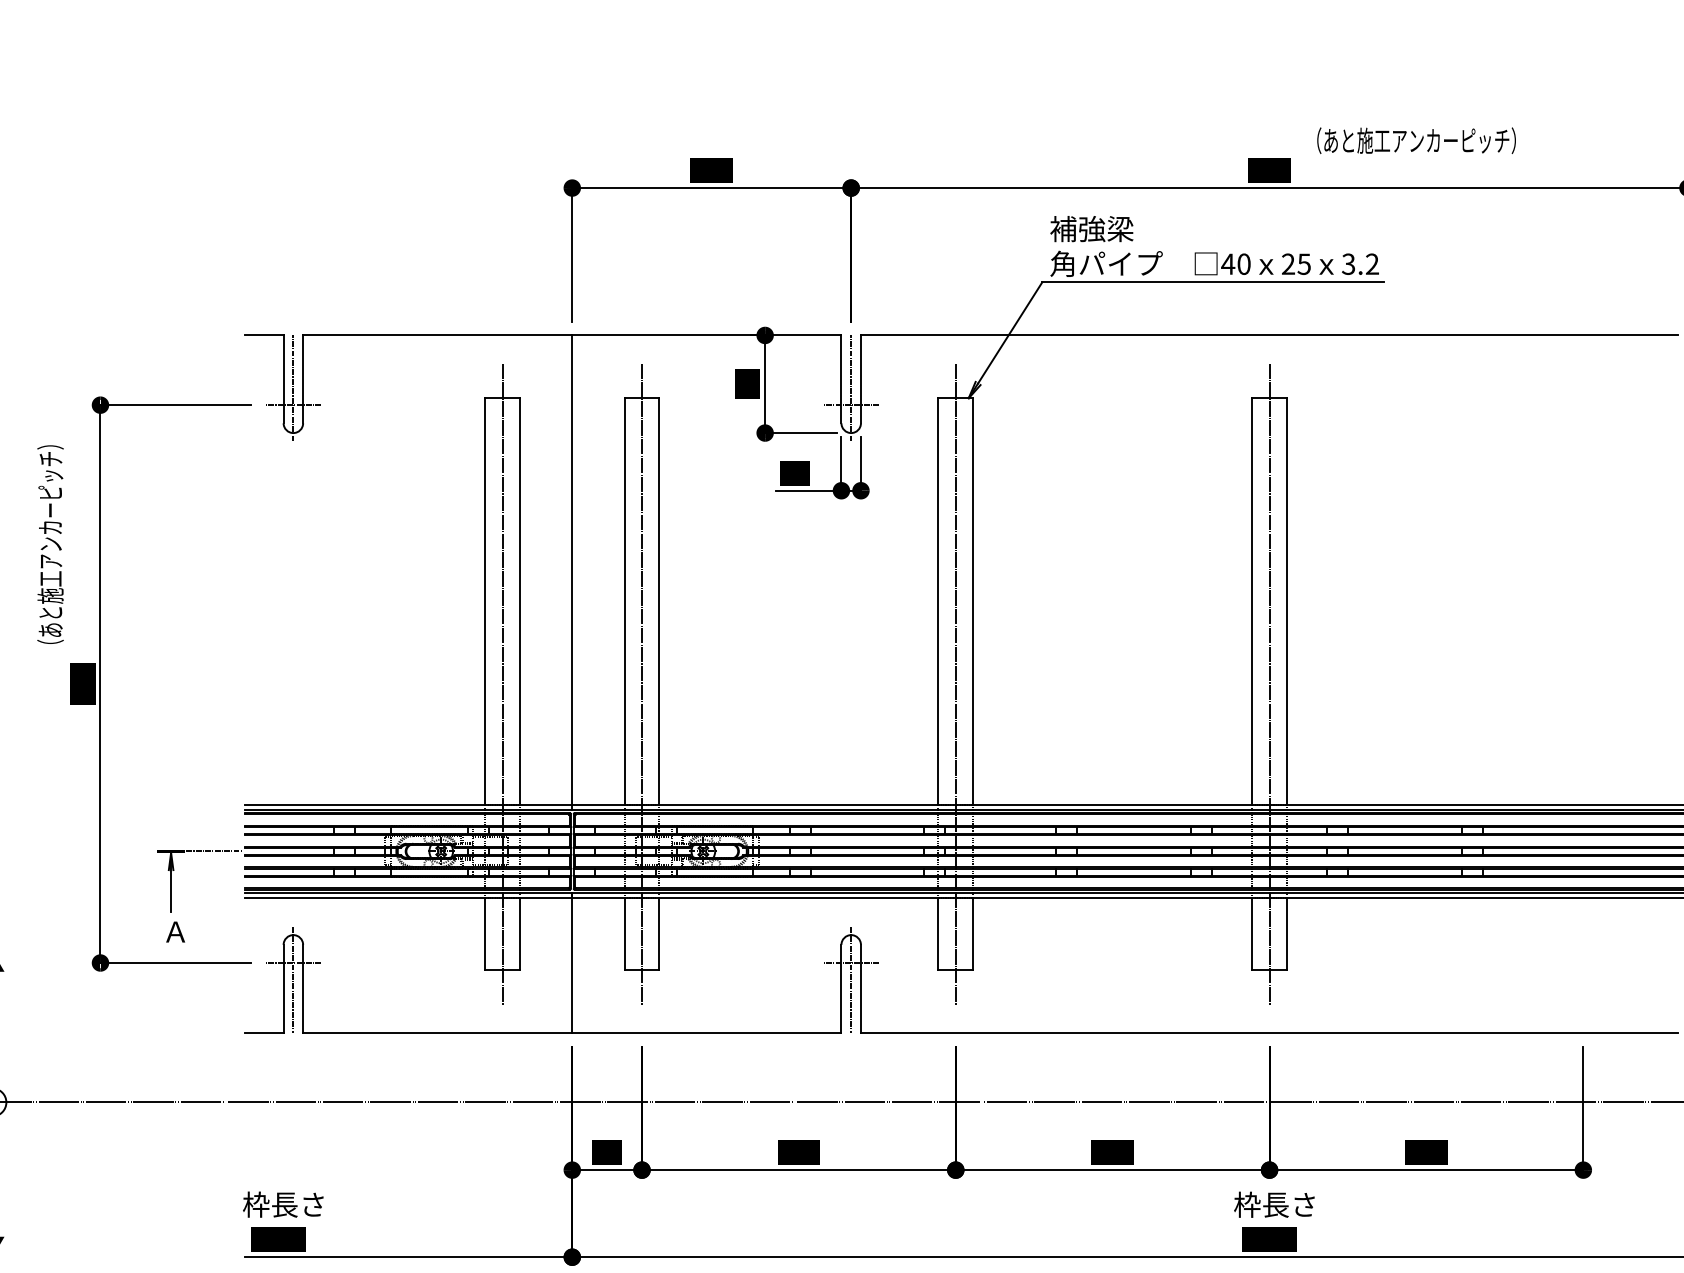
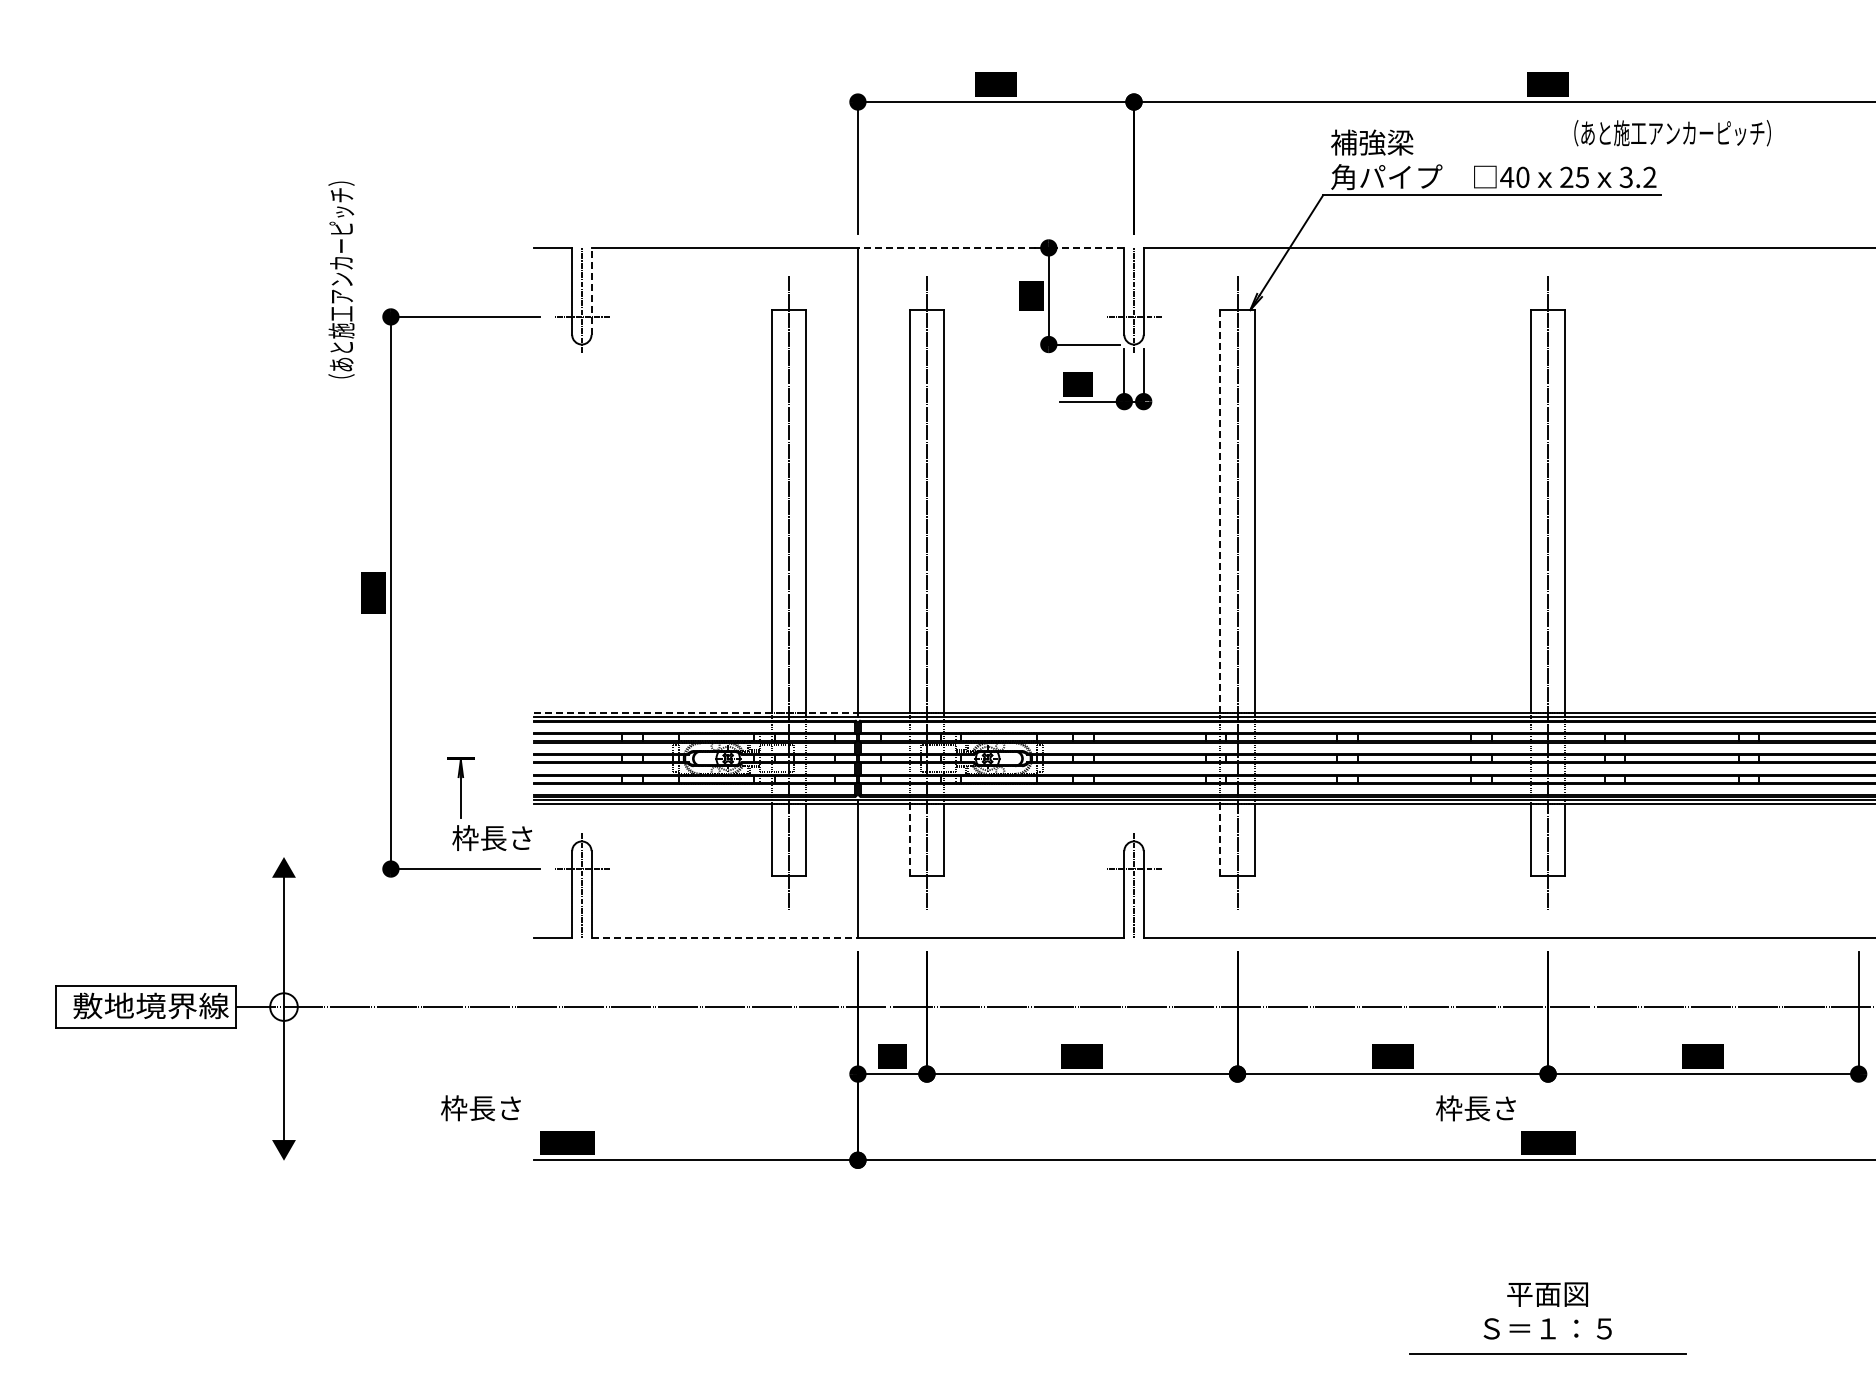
text: (1416, 141) -> (1672, 133), moved
line: (706, 335) -> (990, 247), solid -> dashed
line: (303, 378) -> (591, 290), solid -> dashed
text: (50, 544) -> (341, 279), moved
line: (938, 600) -> (1220, 510), solid -> dashed
line: (409, 804) -> (696, 712), solid -> dashed
line: (214, 851) -> (503, 758), removed
text: (203, 932) -> (492, 838), Ａ -> 枠長さ
line: (624, 934) -> (909, 840), solid -> dashed
line: (938, 934) -> (1220, 840), solid -> dashed
line: (438, 1033) -> (725, 938), solid -> dashed
text: (282, 1204) -> (480, 1108), moved
text: (1274, 1204) -> (1475, 1108), moved

